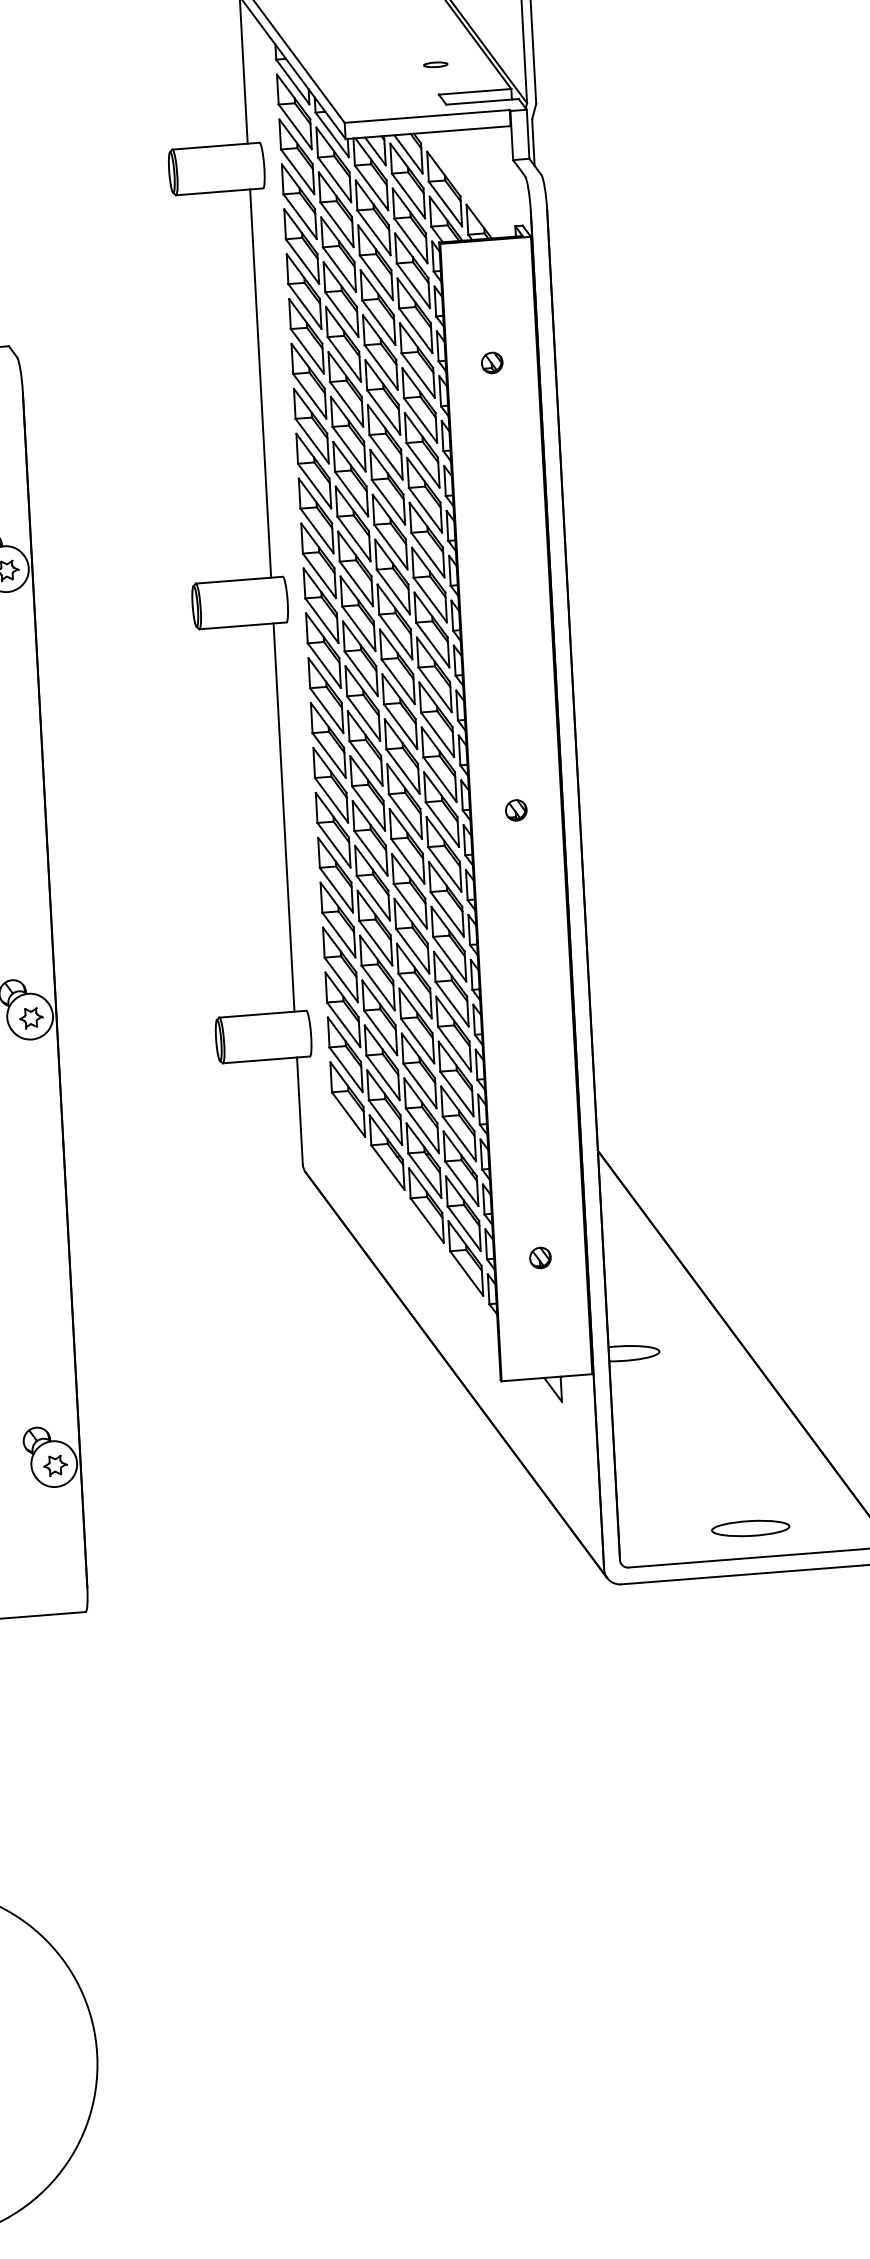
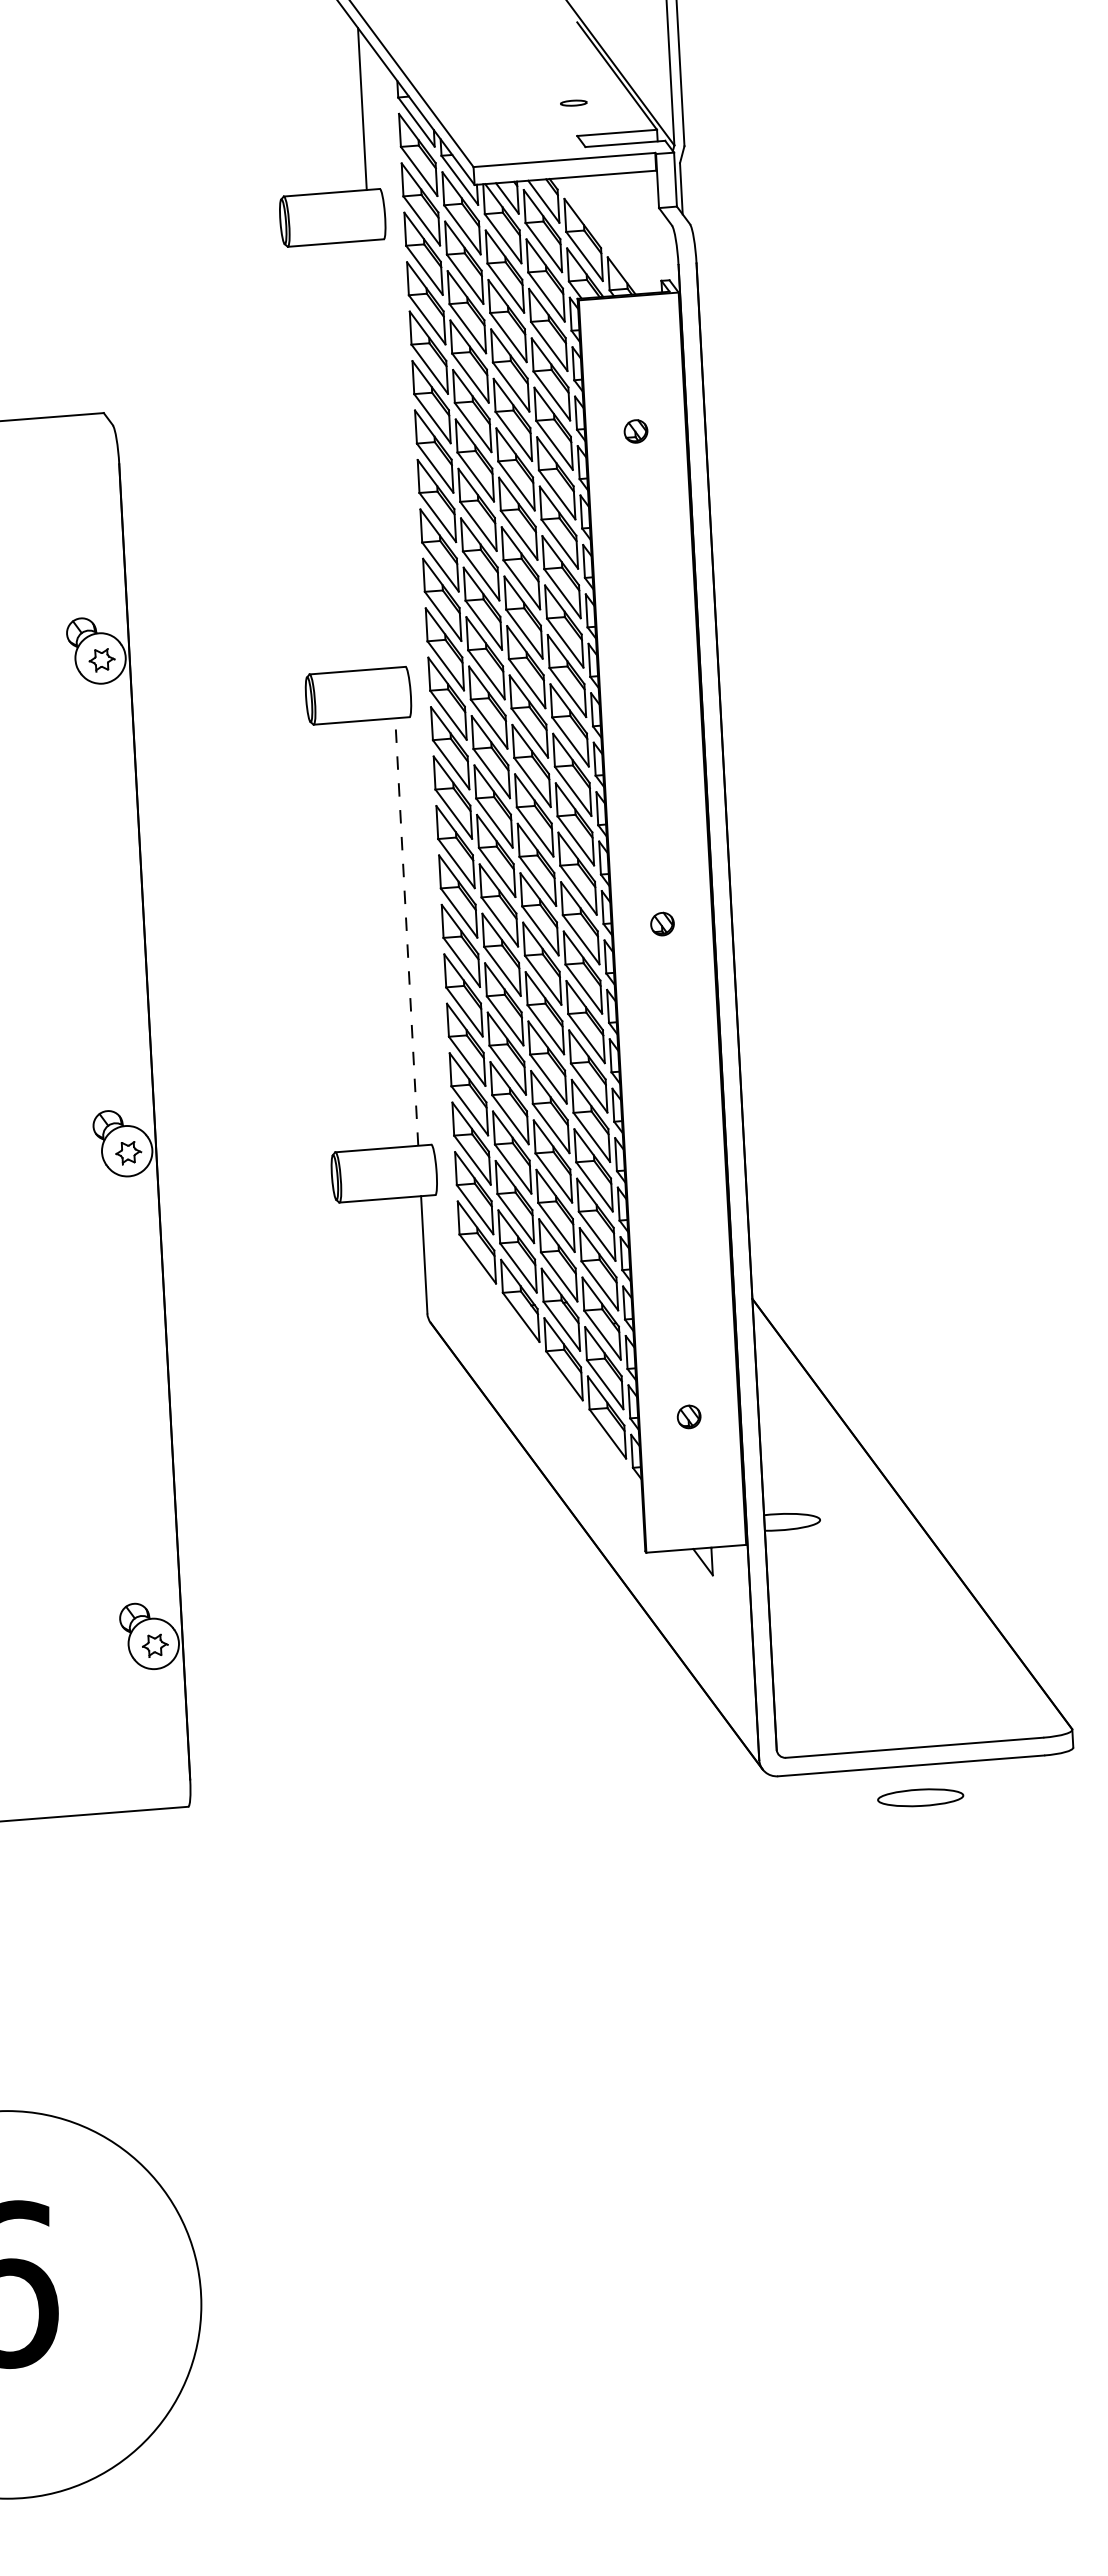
line: (260, 382) -> (380, 453), removed
line: (283, 817) -> (406, 931), solid -> dashed
part: (750, 1528) -> (920, 1797), moved

